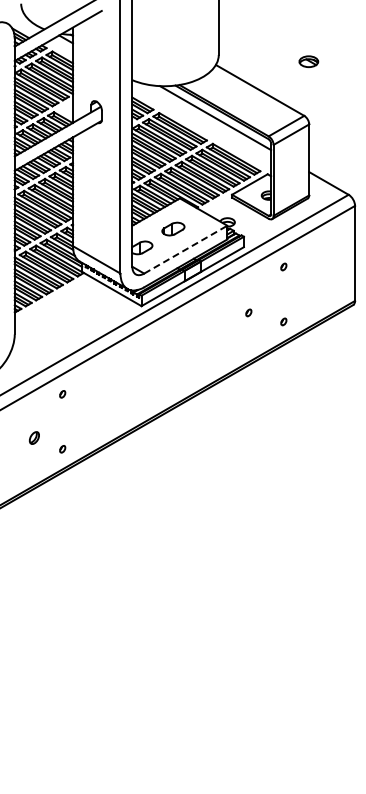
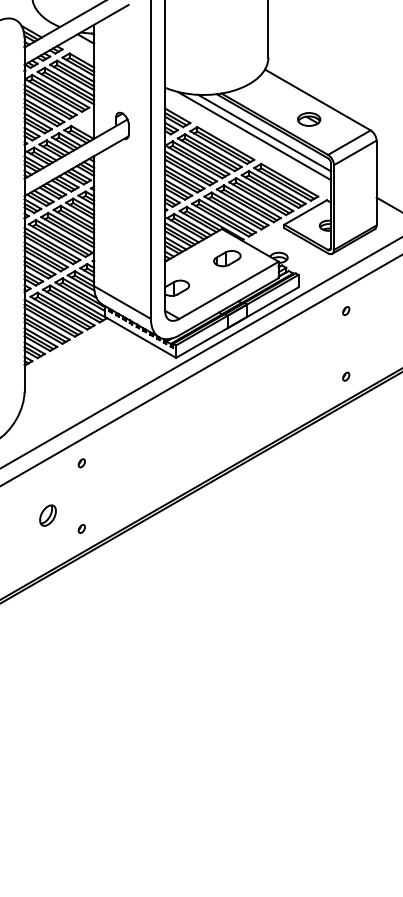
part: (308, 61) -> (308, 119), moved
line: (206, 120) -> (253, 135), added
part: (173, 228) -> (227, 257), moved
line: (185, 249) -> (228, 290), dashed -> solid
part: (248, 312) -> (303, 365), removed
part: (34, 437) -> (48, 514), size x1.43

